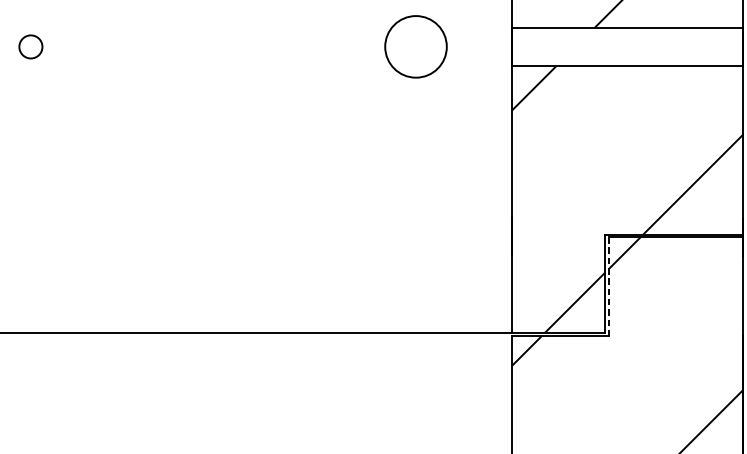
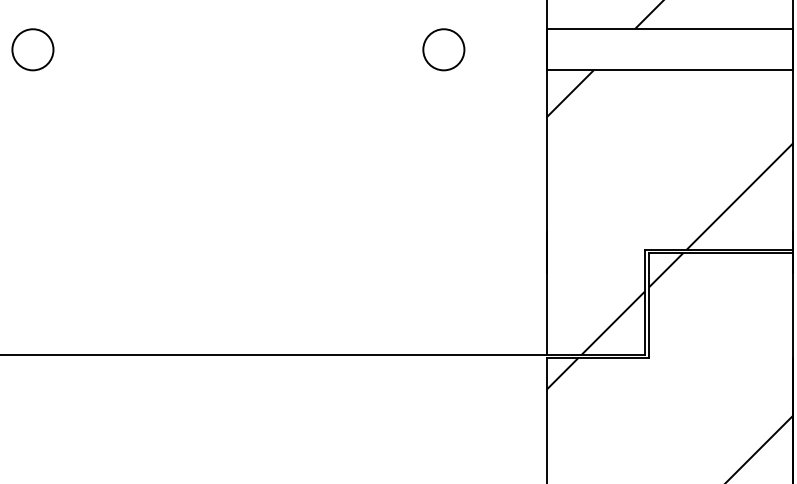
circle: (30, 46) -> (32, 49), size x1.67
circle: (415, 46) -> (443, 49), size x0.62
line: (608, 286) -> (649, 305), dashed -> solid

